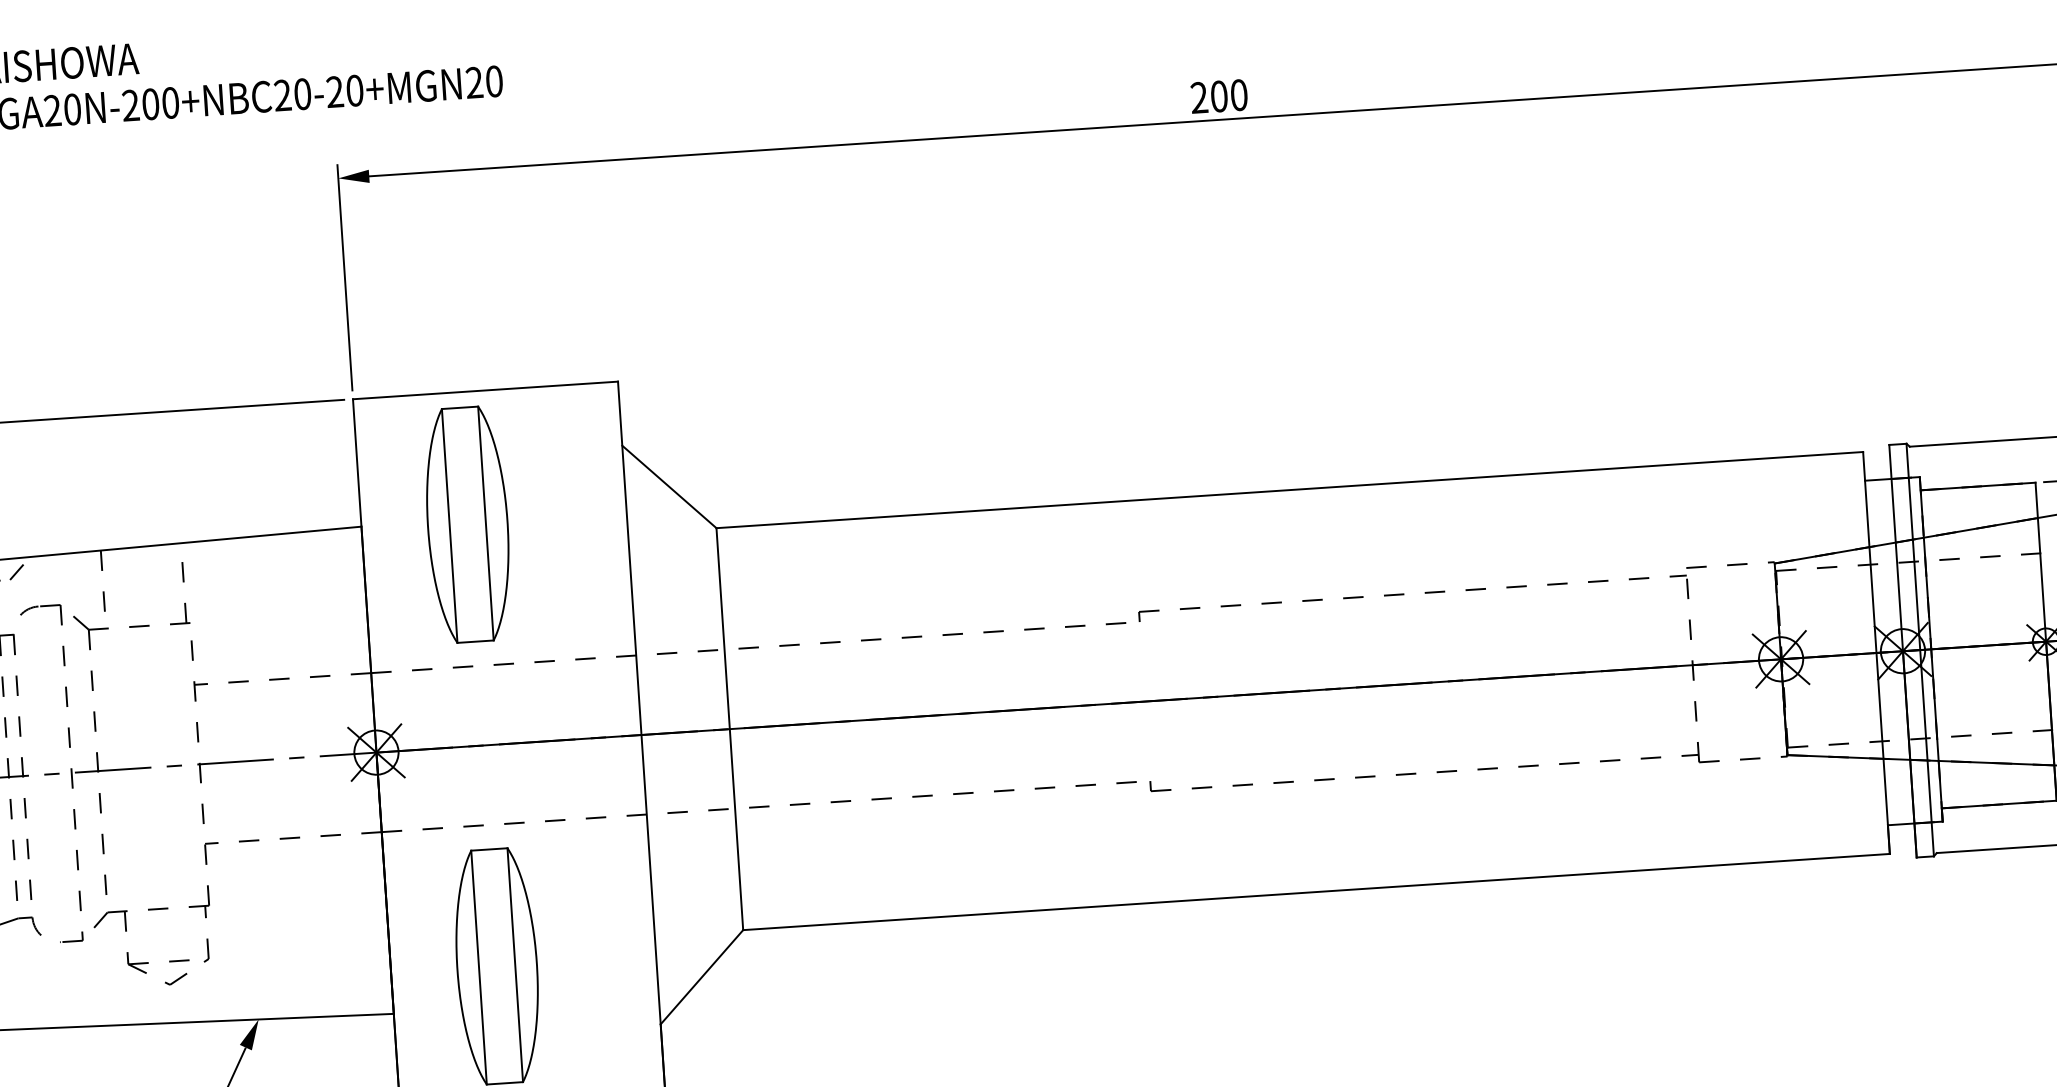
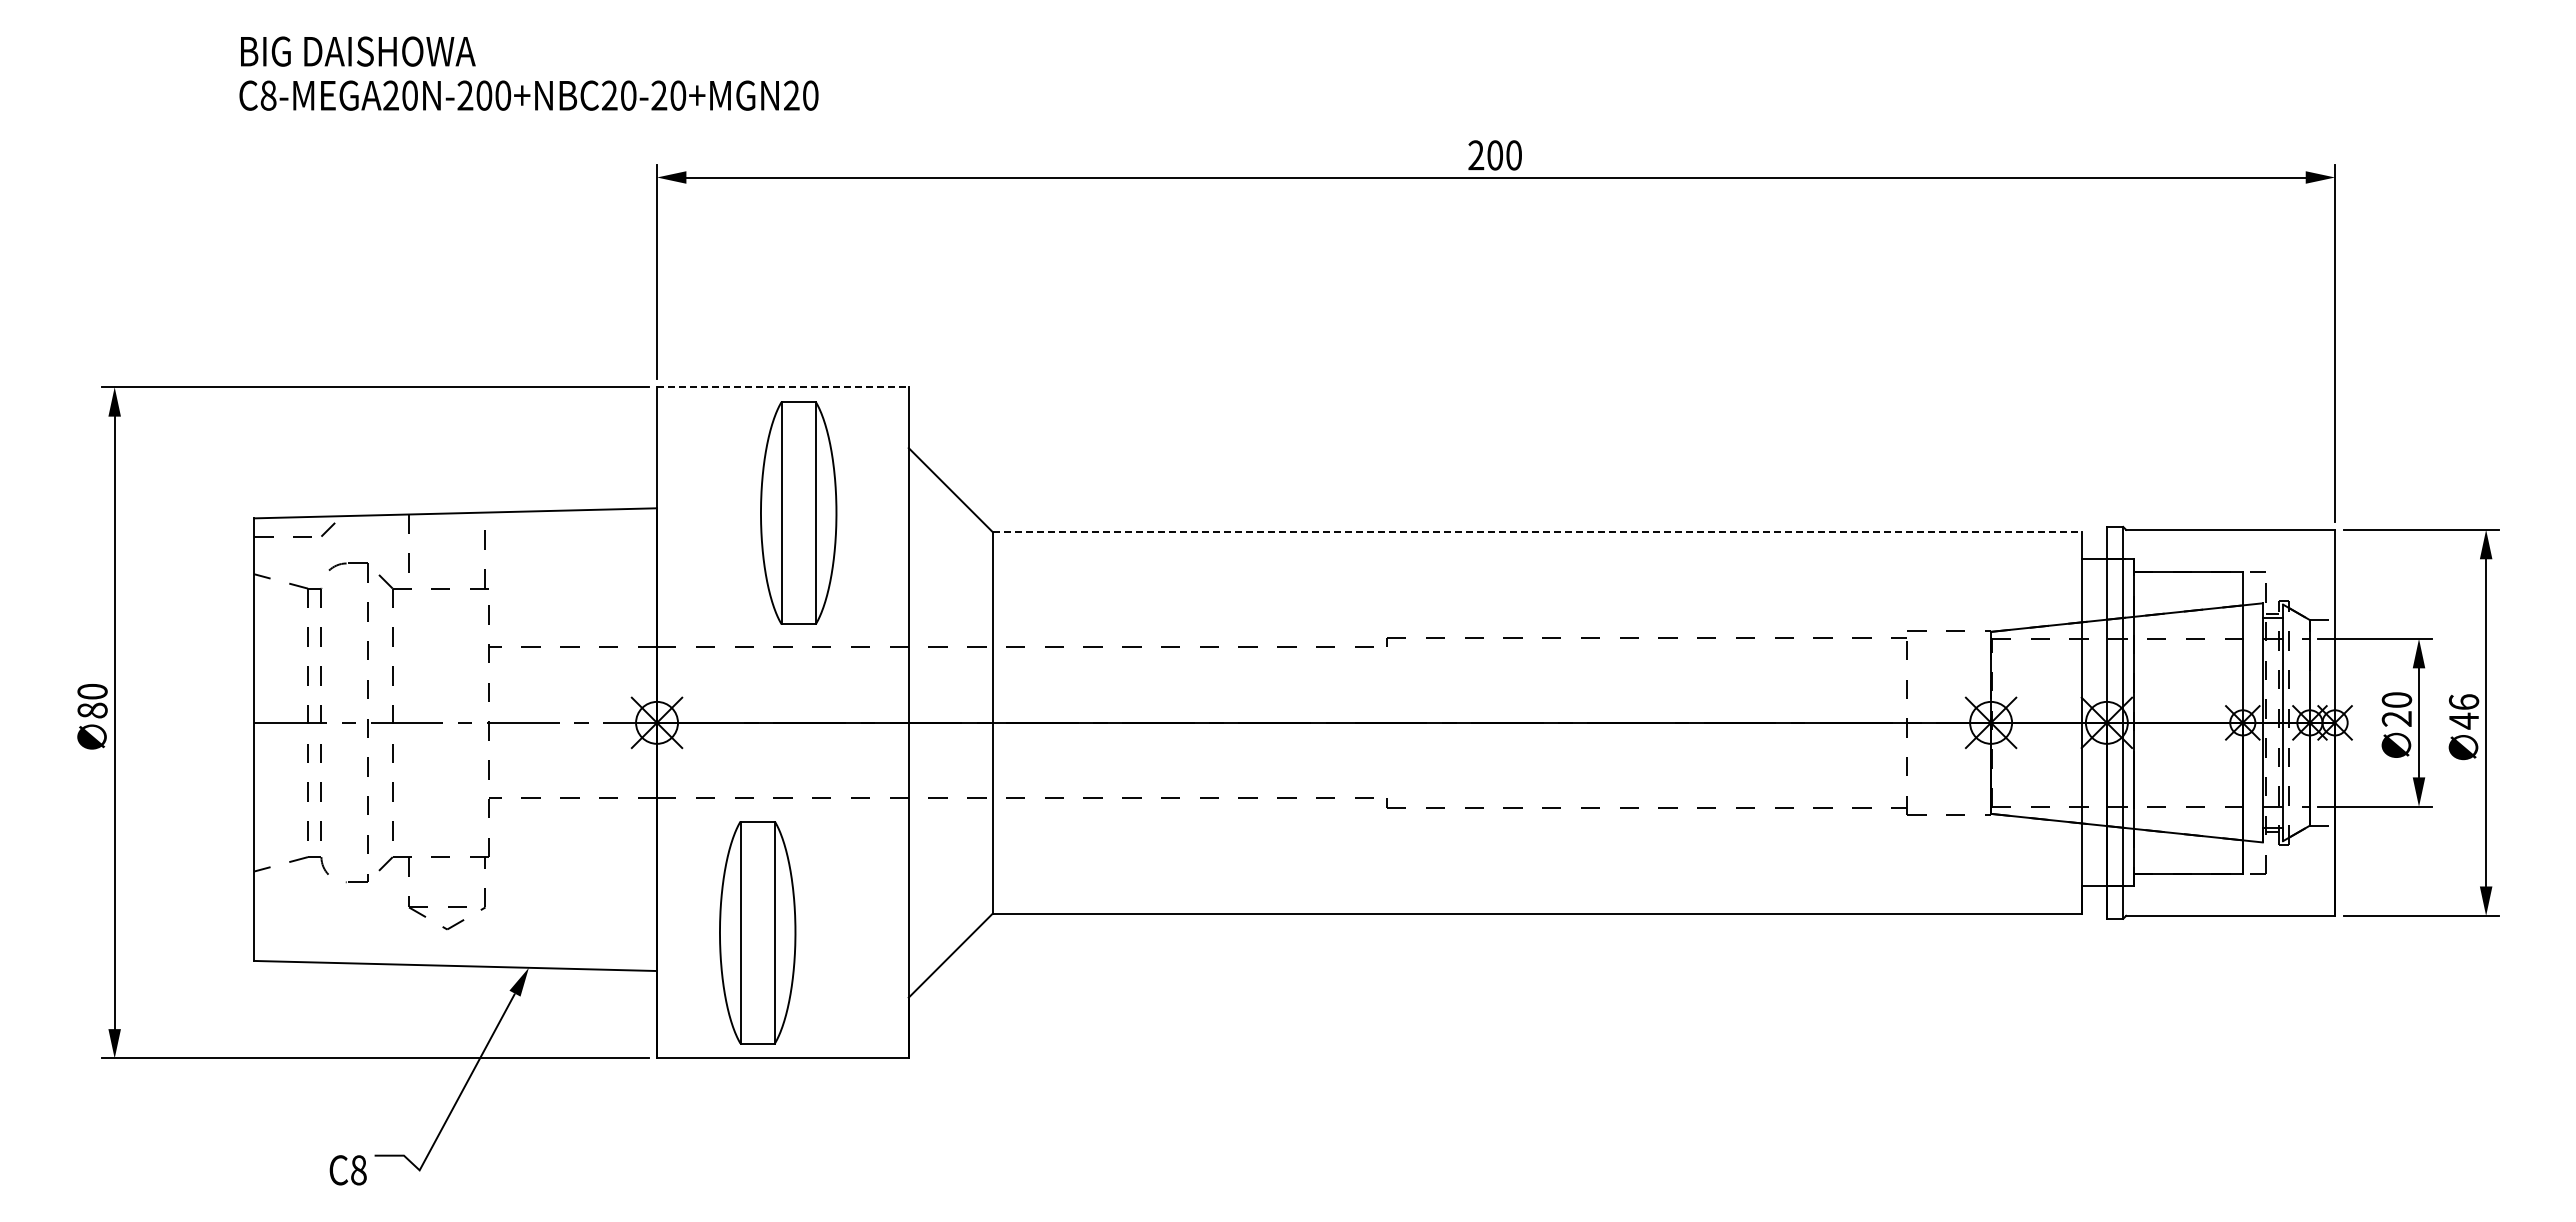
line: (485, 390) -> (782, 387), solid -> dashed
line: (1290, 490) -> (1537, 532), solid -> dashed
part: (467, 524) -> (798, 512), moved

